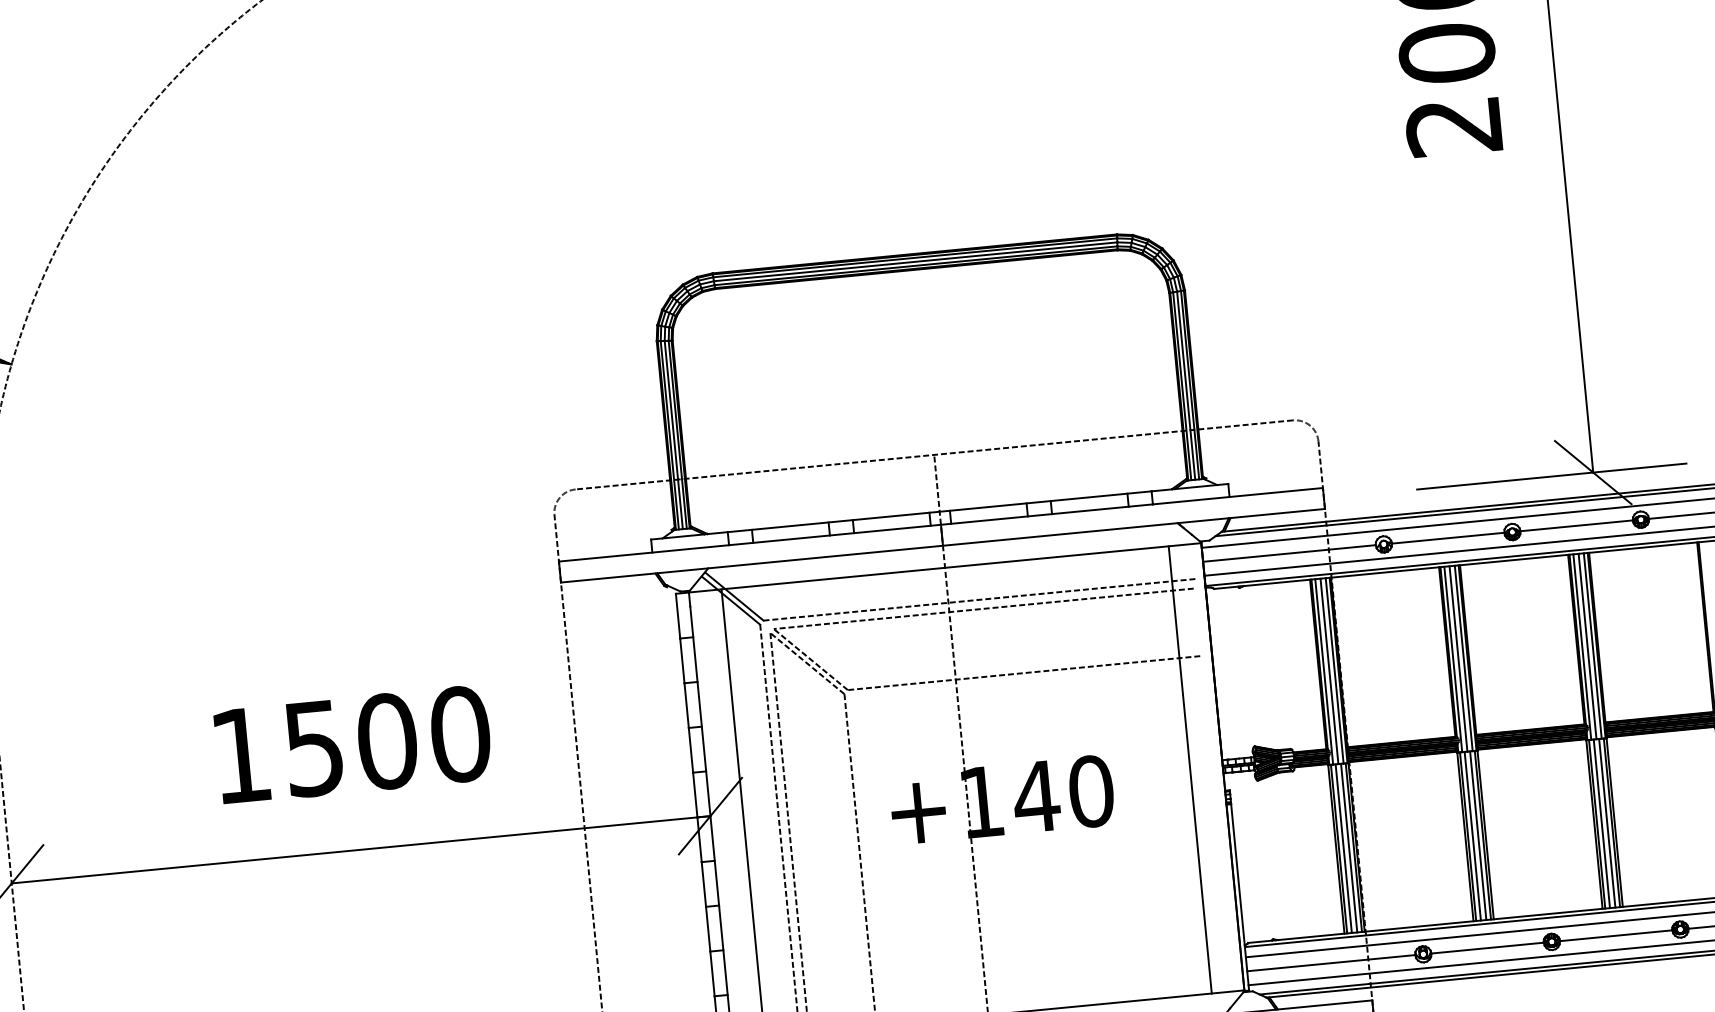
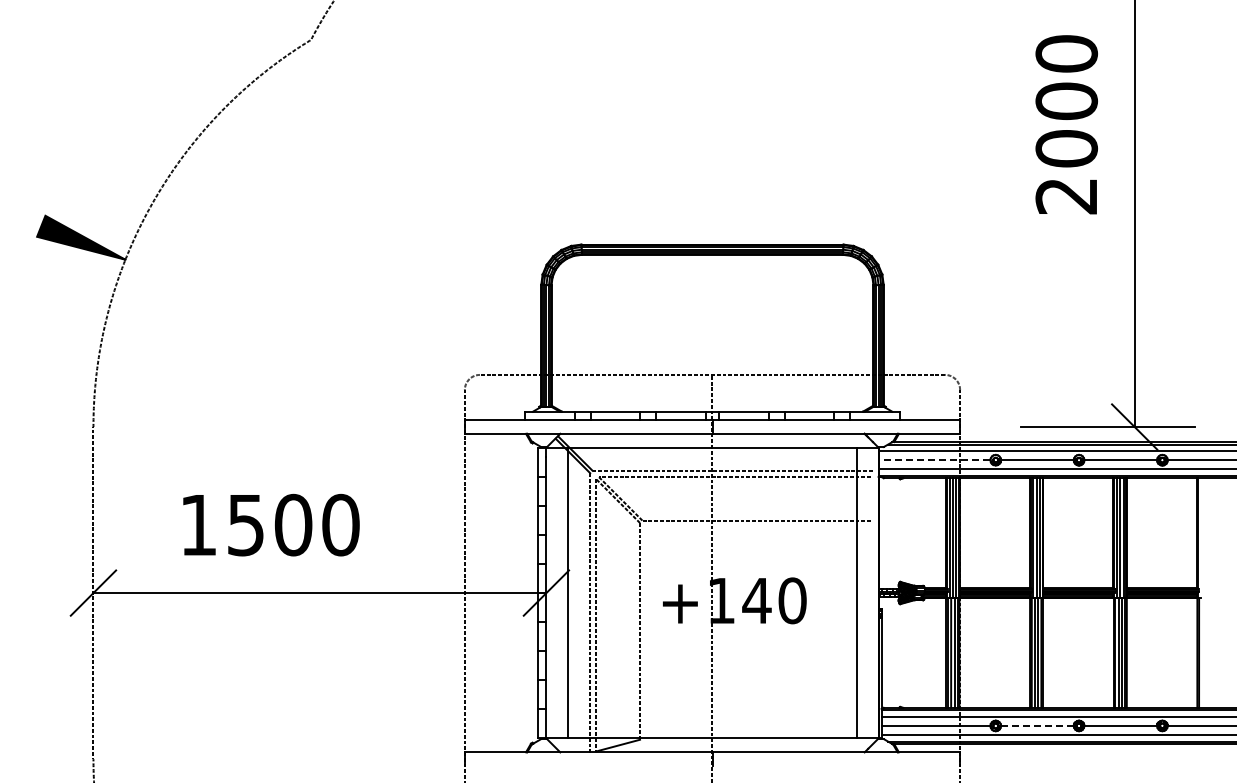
line: (1289, 553) -> (934, 460), solid -> dashed
text: (353, 743) -> (271, 524), moved
line: (1486, 947) -> (1036, 725), solid -> dashed

